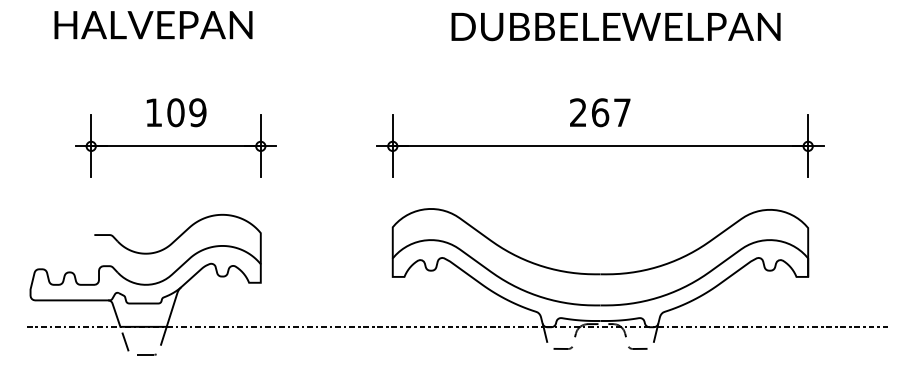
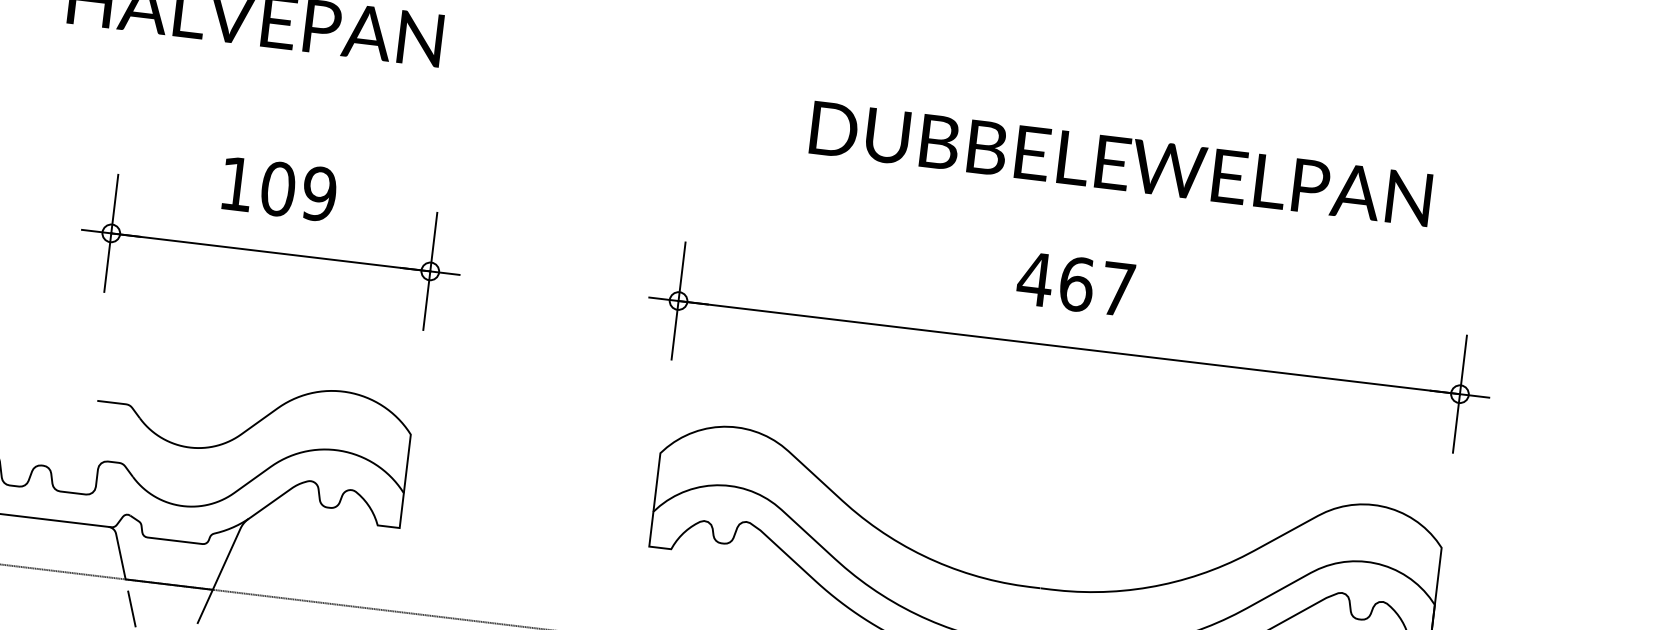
text: (615, 27) -> (1119, 164), moved
text: (578, 112) -> (1035, 278), 267 -> 467

